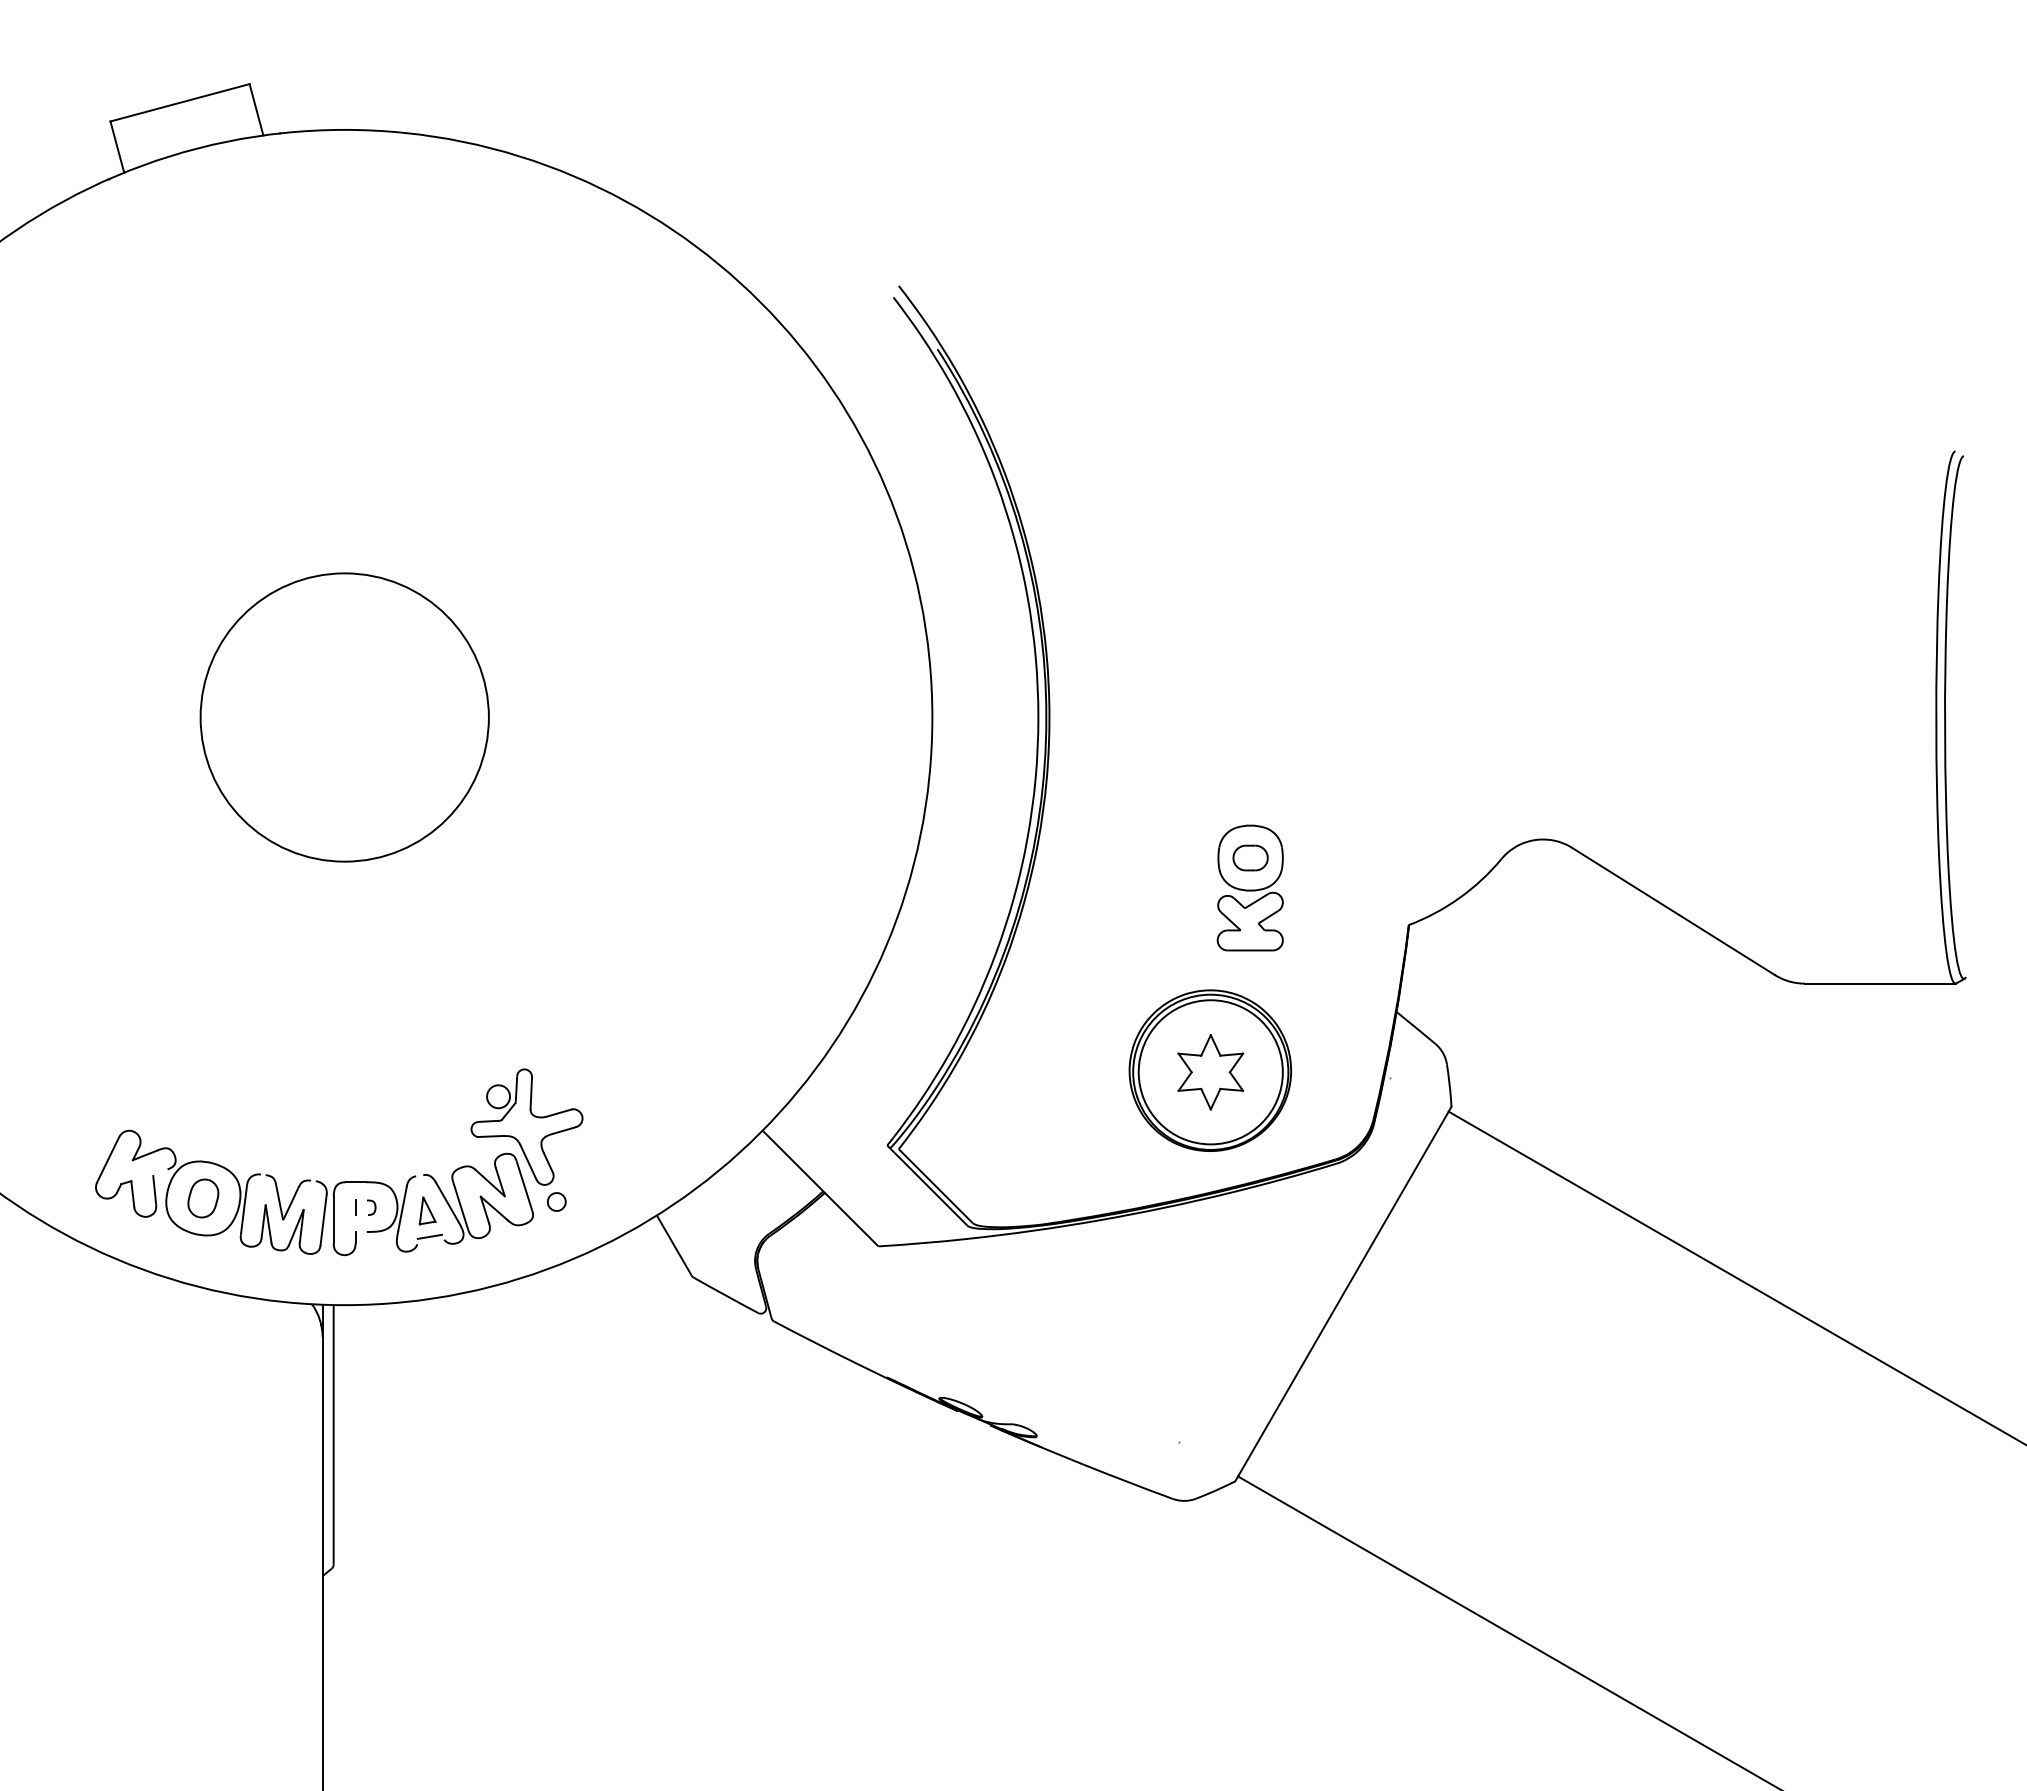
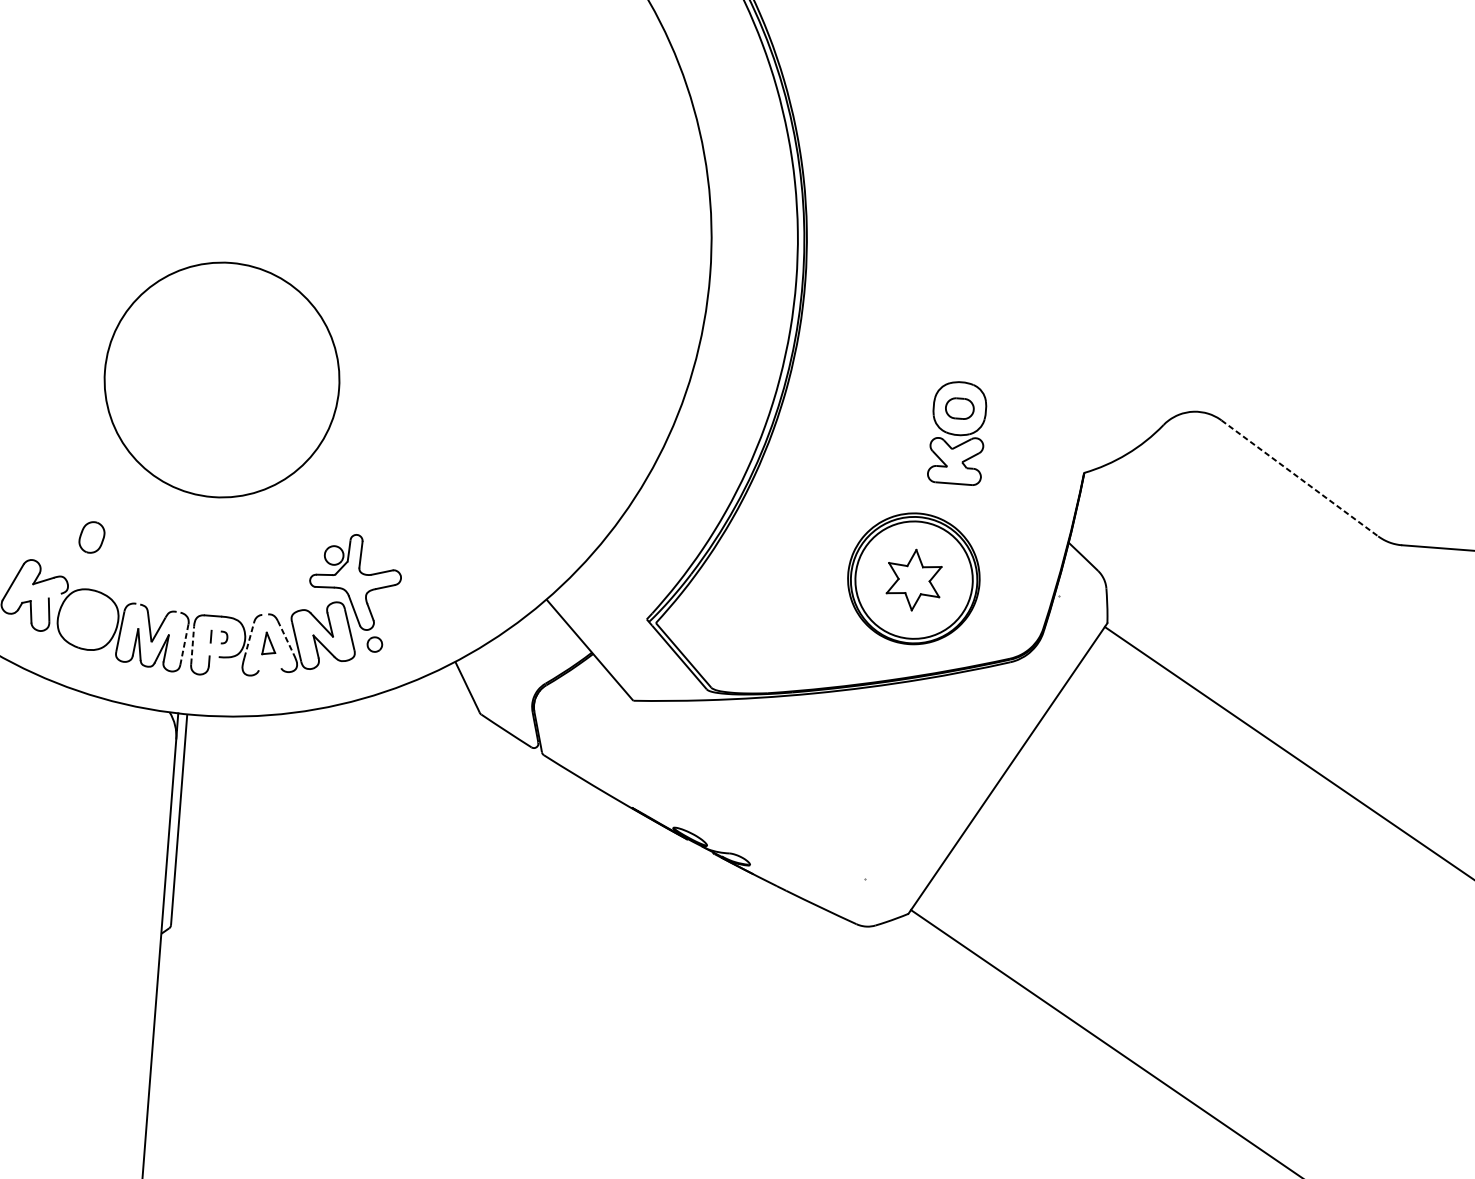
circle: (344, 717) -> (221, 380), moved
line: (1673, 911) -> (1299, 478), solid -> dashed
part: (203, 1198) -> (92, 537), moved
line: (447, 1201) -> (286, 637), solid -> dashed
line: (402, 1208) -> (249, 640), solid -> dashed
line: (333, 1219) -> (192, 644), solid -> dashed
line: (323, 1220) -> (184, 645), solid -> dashed
line: (429, 1236) -> (269, 664), removed

